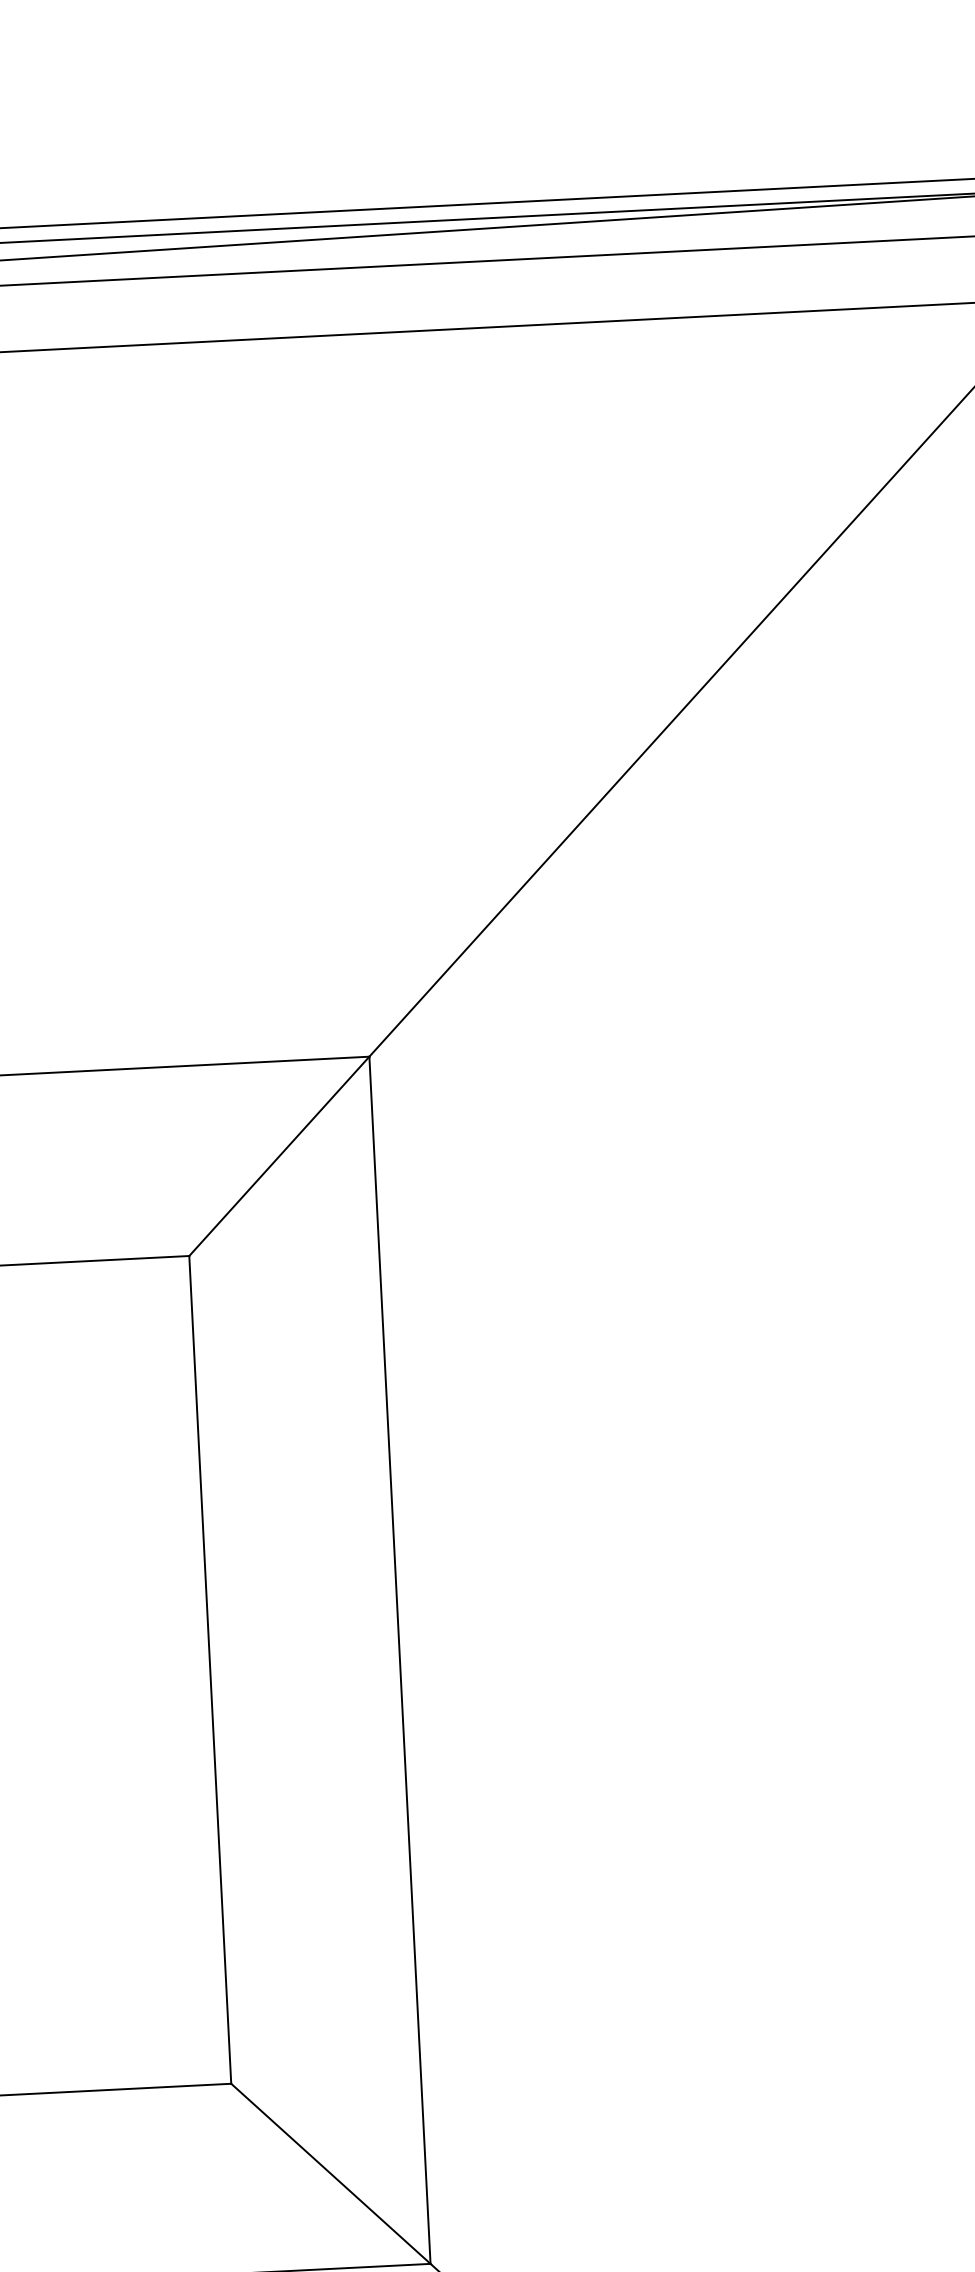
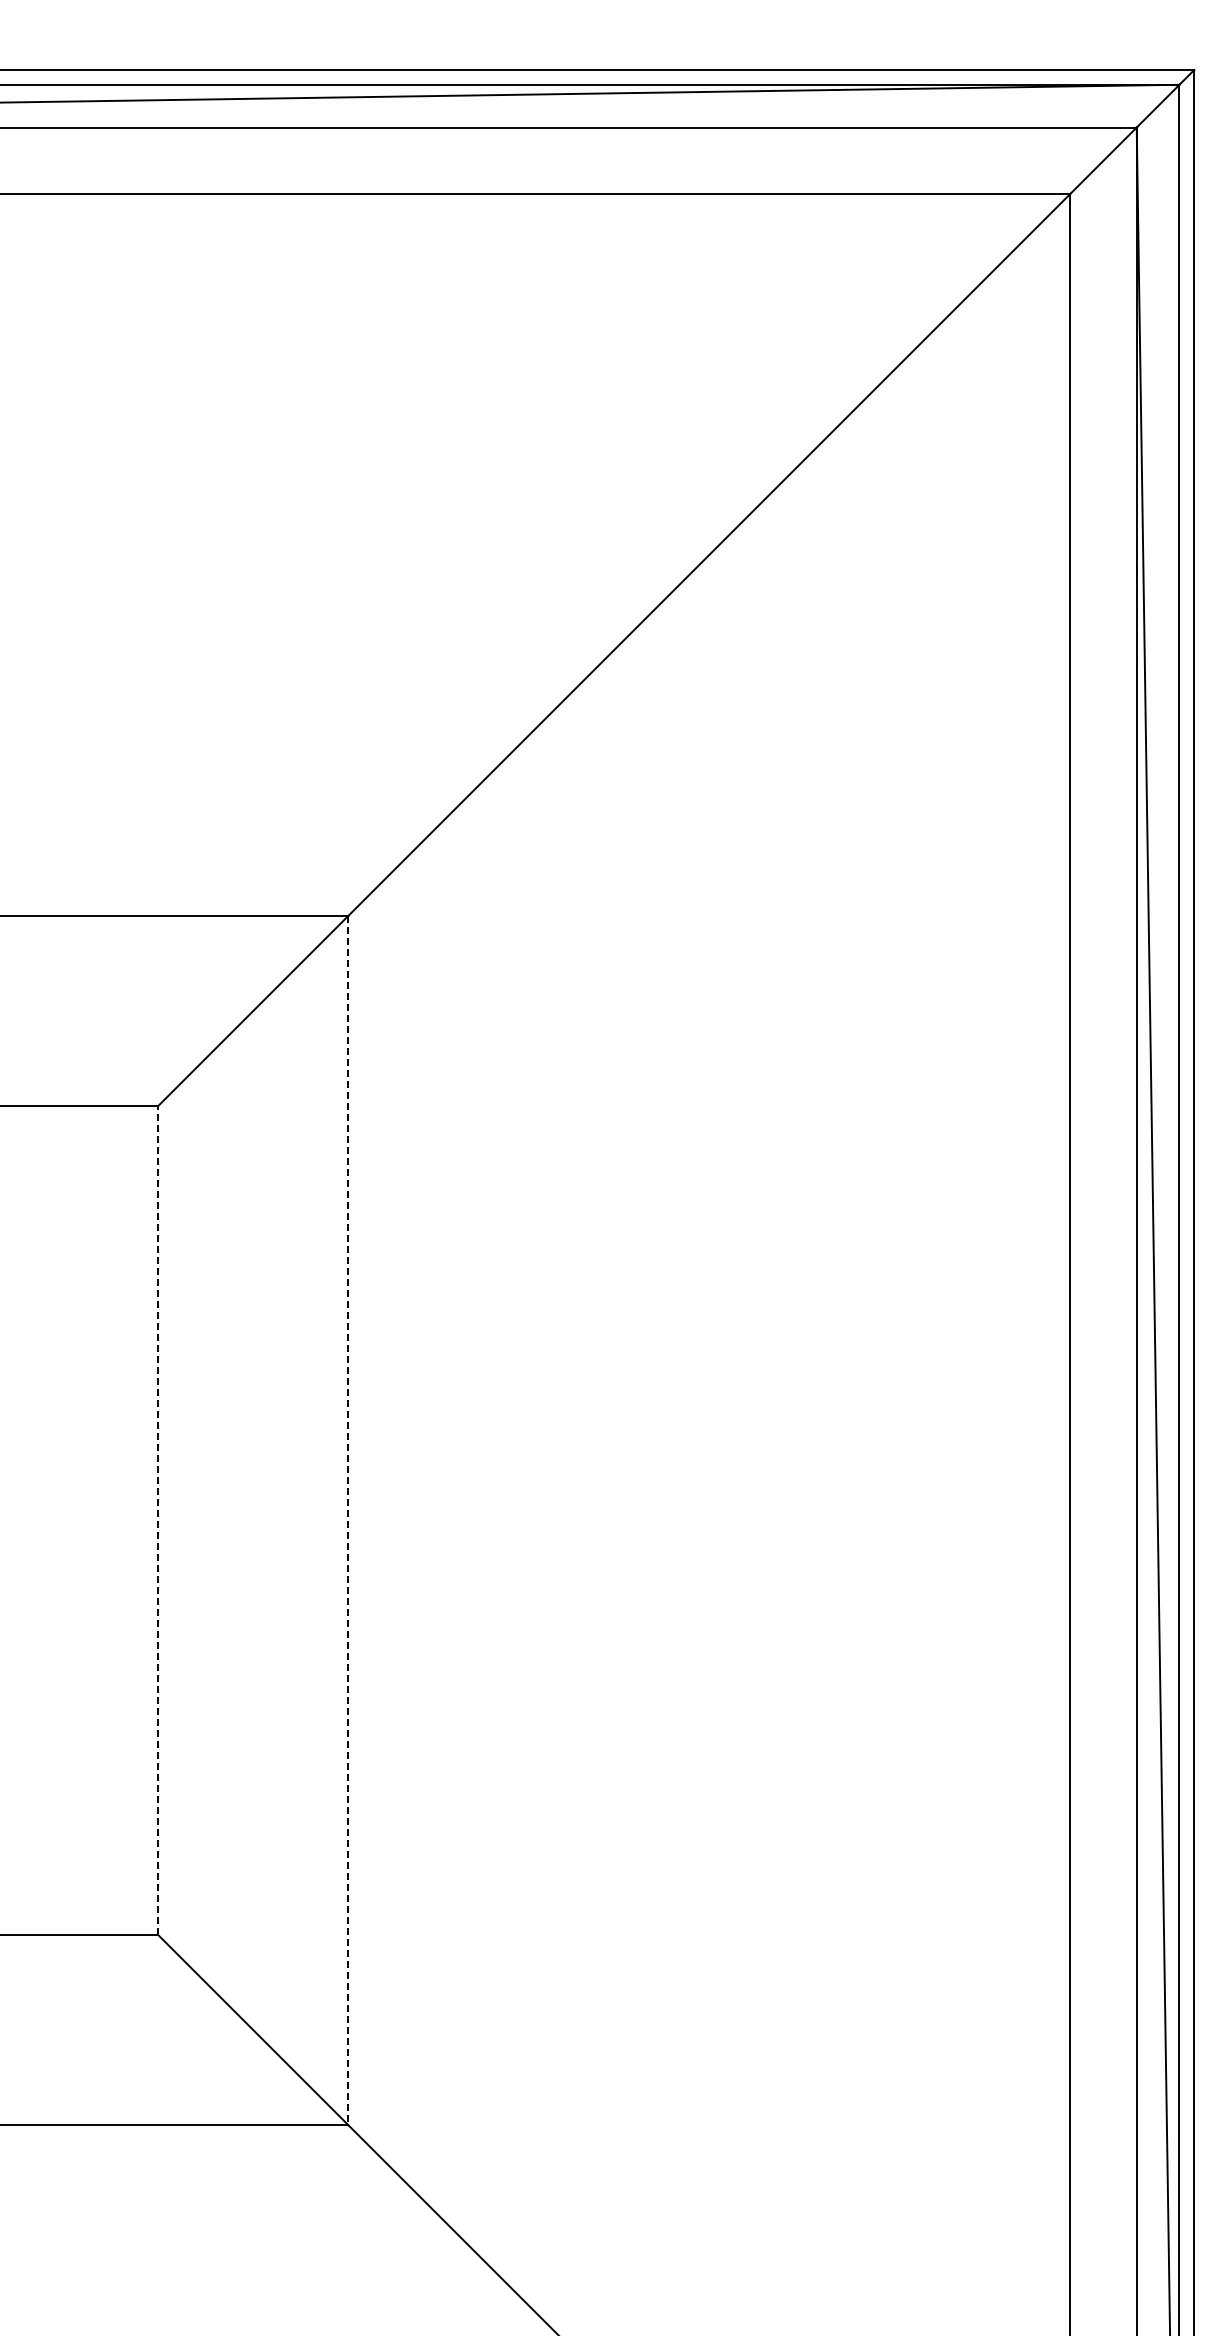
line: (400, 1661) -> (348, 1521), solid -> dashed
line: (210, 1669) -> (158, 1520), solid -> dashed

